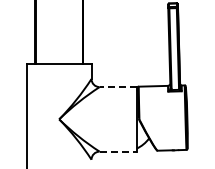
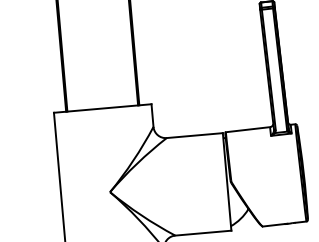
line: (118, 87) -> (195, 136), dashed -> solid
line: (118, 151) -> (203, 232), dashed -> solid

